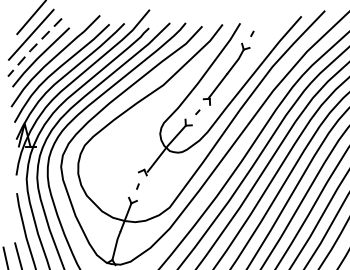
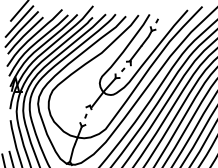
line: (34, 47) -> (21, 29), dashed -> solid

